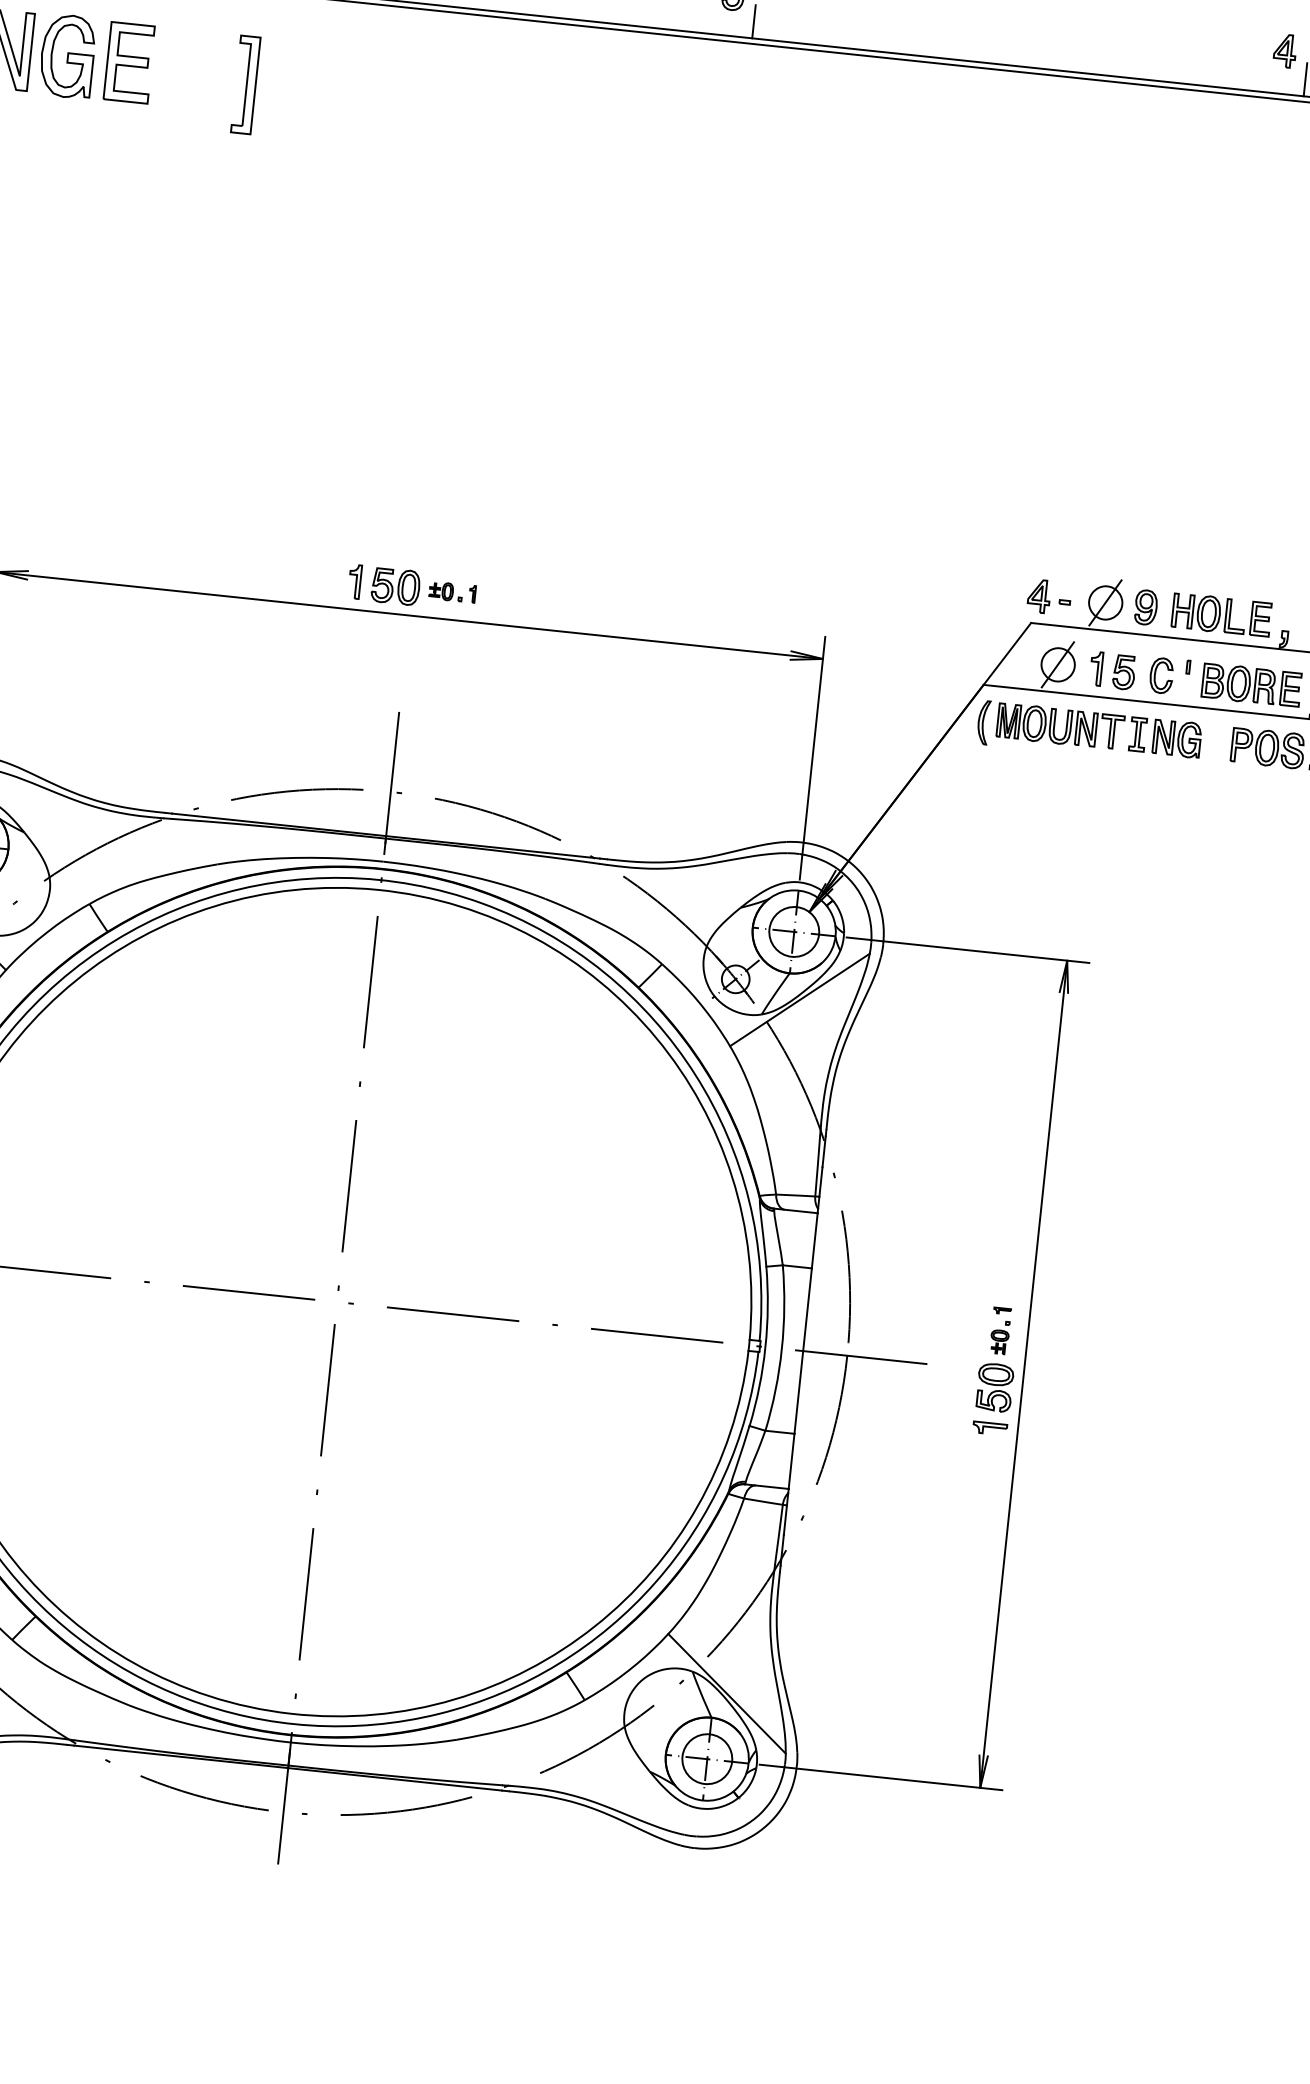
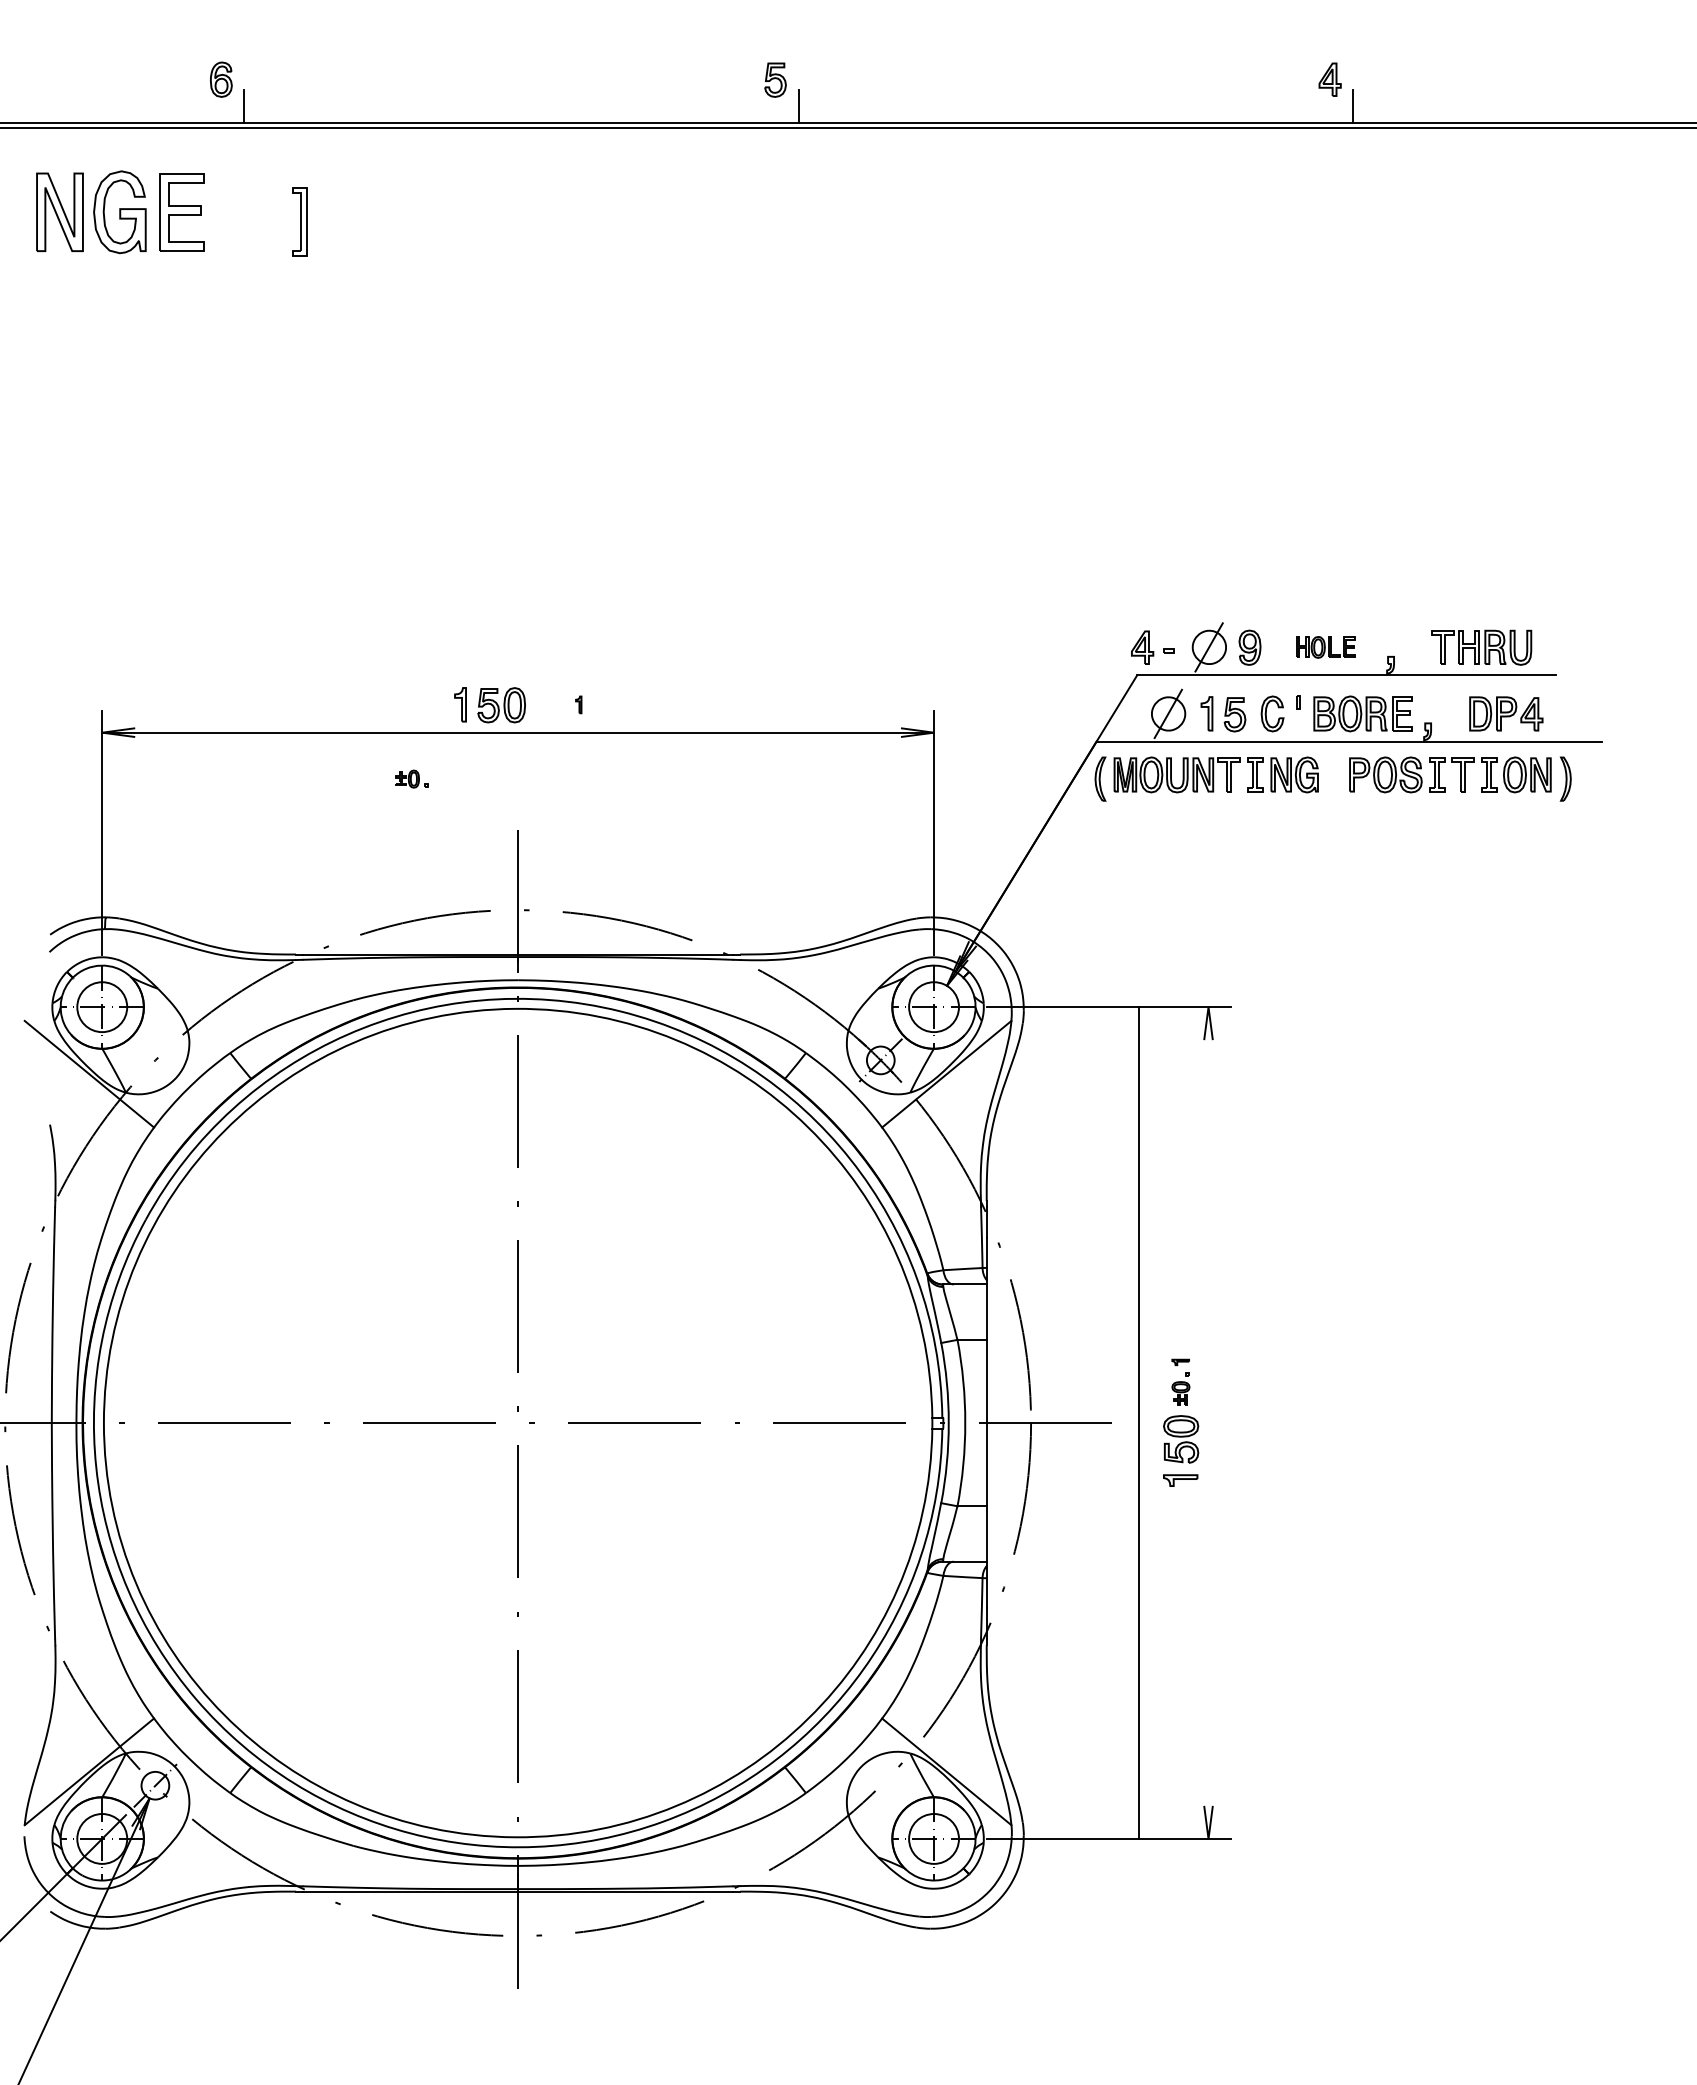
part: (245, 85) -> (299, 222), size x0.7
part: (445, 590) -> (411, 778), moved
part: (1221, 615) -> (1325, 647), size x0.6
line: (1023, 1373) -> (1138, 1422), moved

